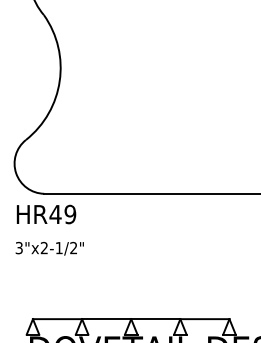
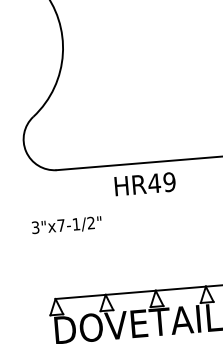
text: (46, 214) -> (145, 184), moved
text: (43, 248) -> (60, 226), 3"x2-1/2" -> 3"x7-1/2"

